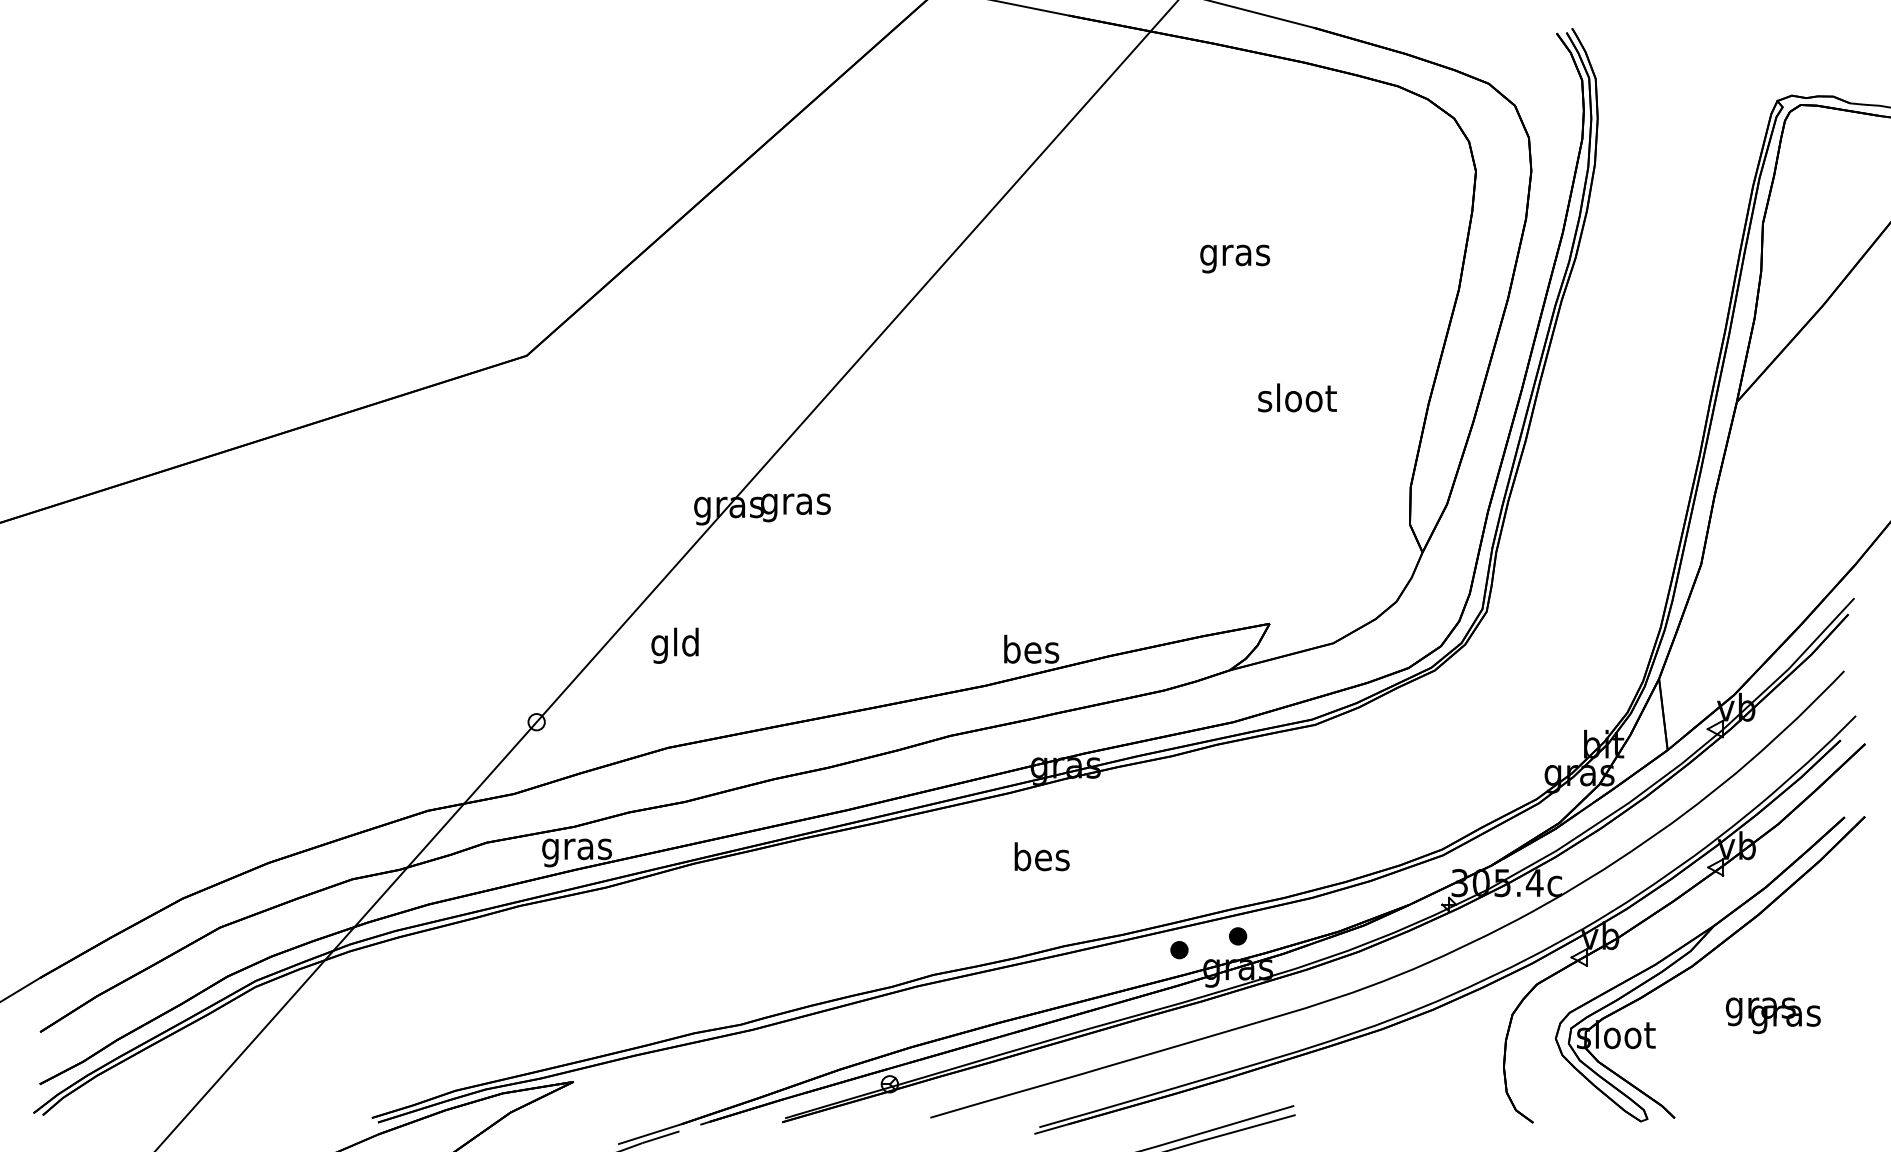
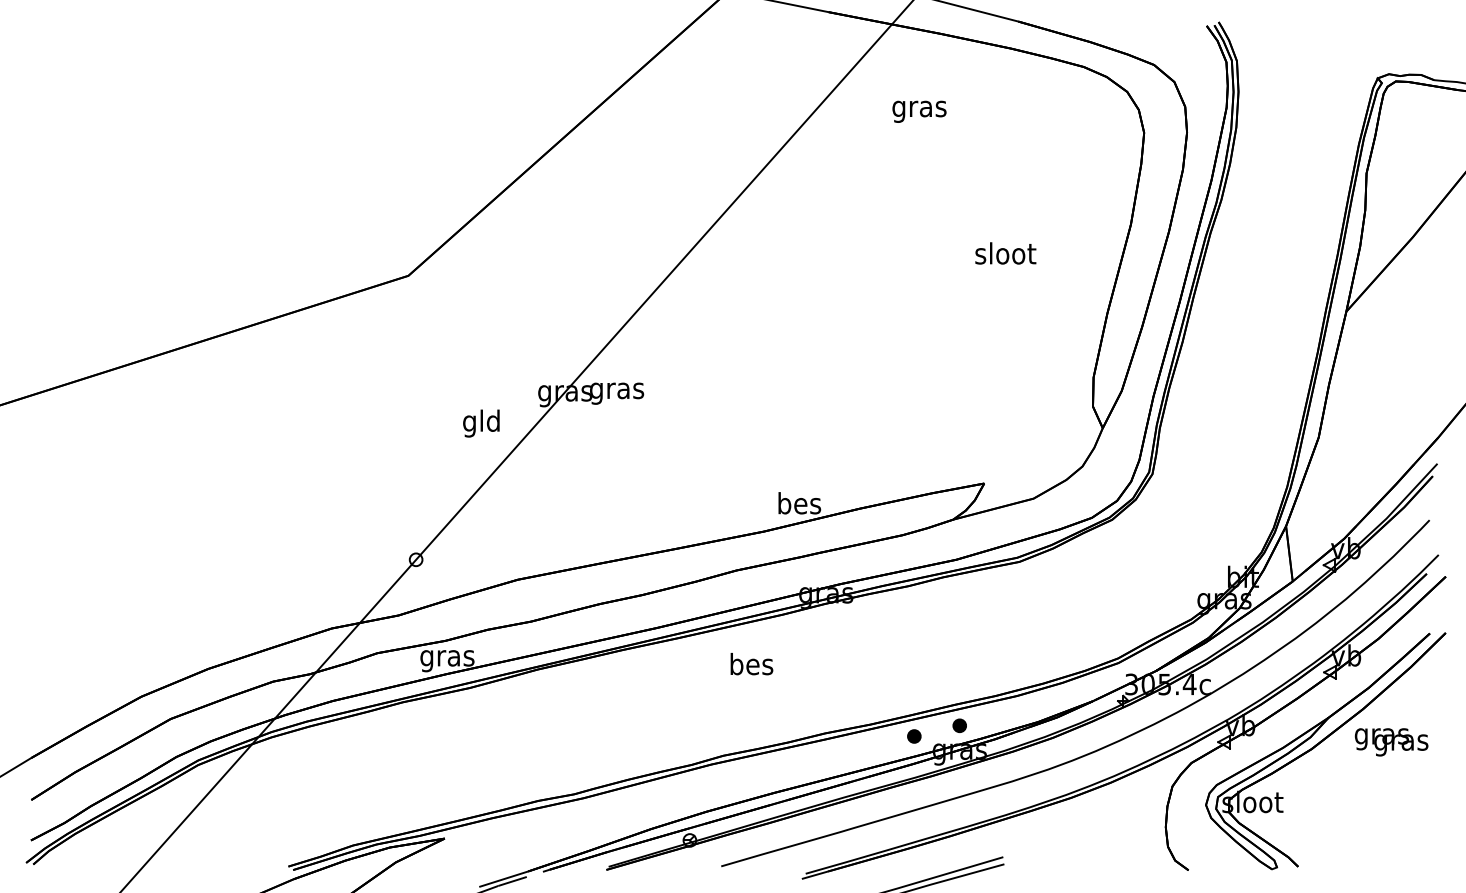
text: (1235, 258) -> (919, 111), moved
text: (1297, 397) -> (1005, 253), moved
text: (675, 645) -> (481, 423), moved
text: (1041, 857) -> (751, 664), moved
text: (1773, 1015) -> (1391, 742), moved

